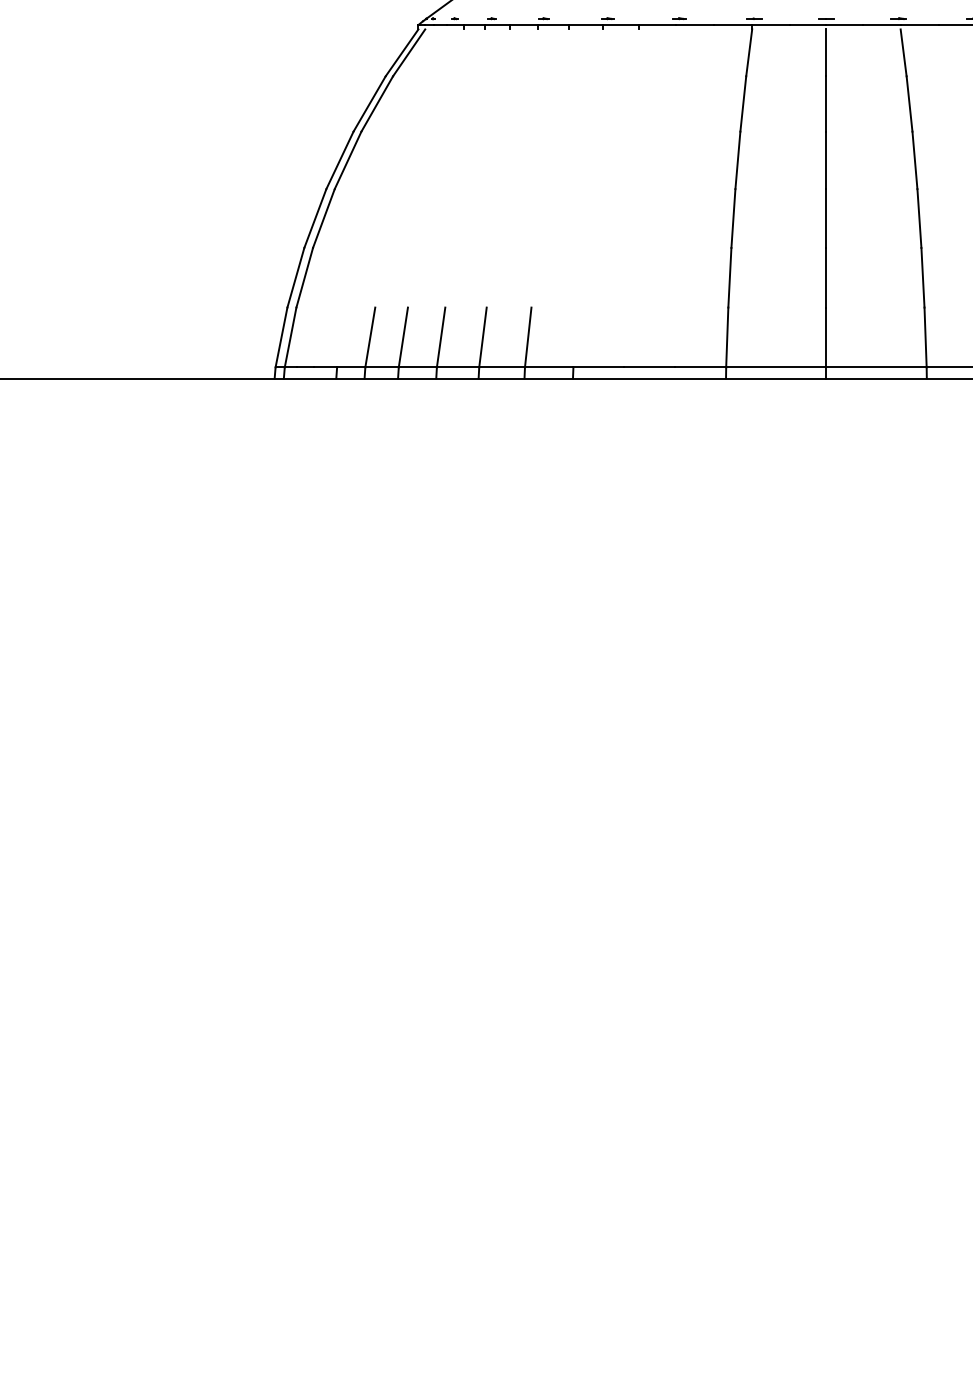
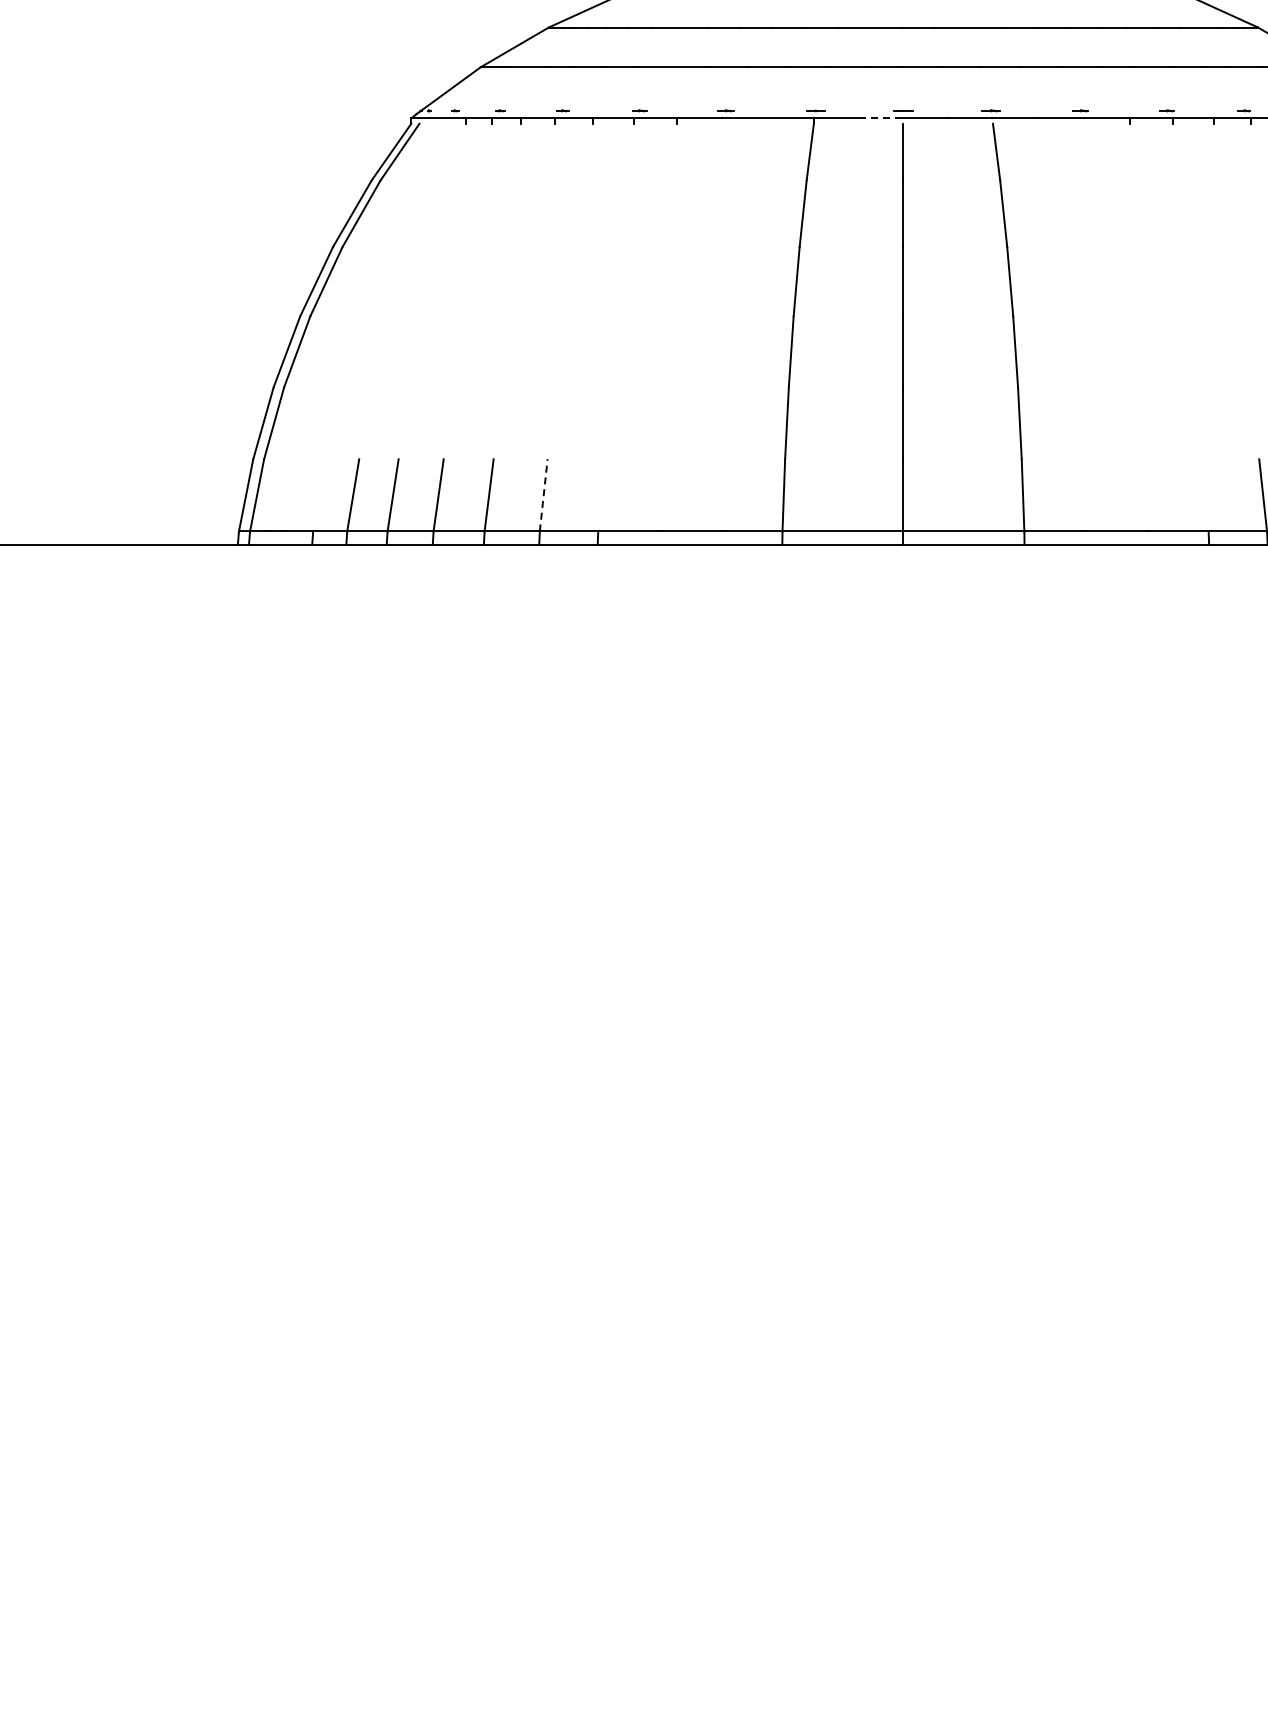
line: (808, 25) -> (881, 118), solid -> dashed
line: (528, 336) -> (543, 494), solid -> dashed

